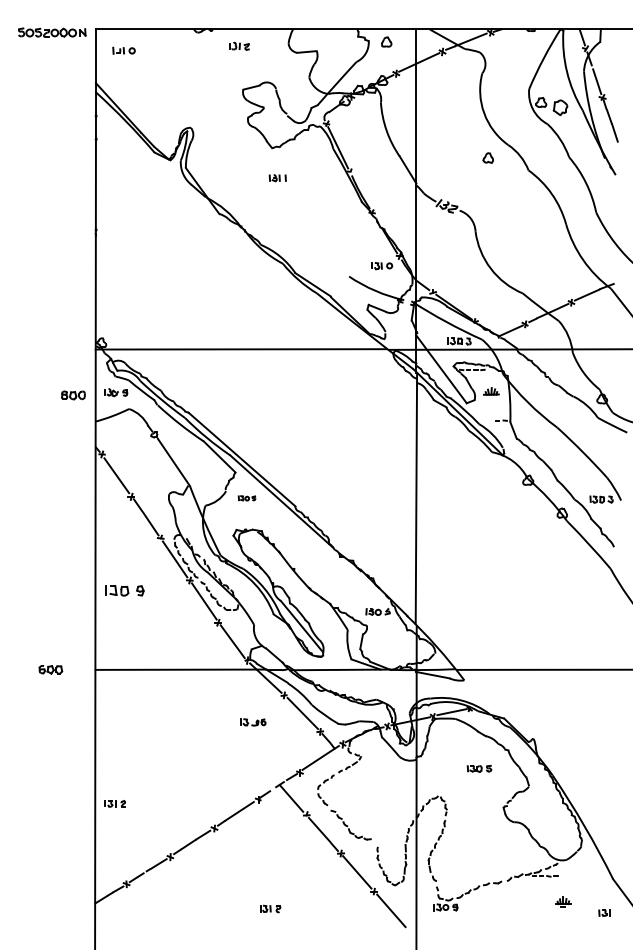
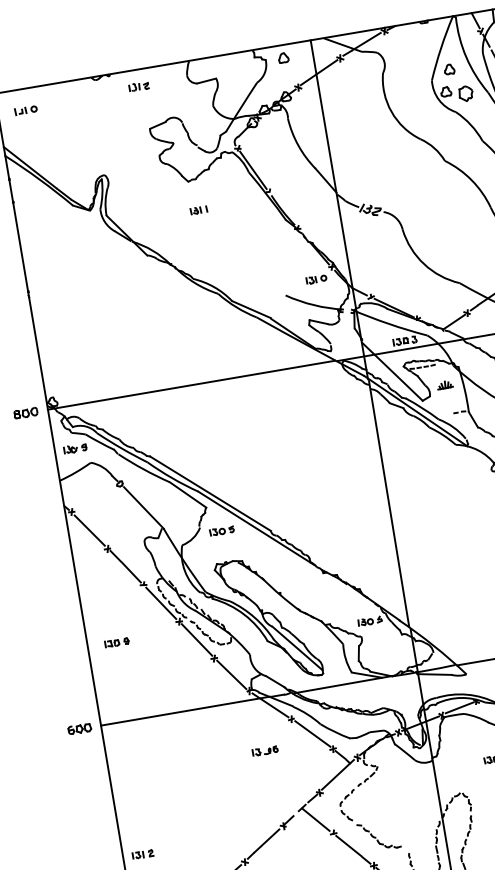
part: (487, 157) -> (448, 69), moved
part: (73, 395) -> (26, 413), moved
part: (246, 498) -> (221, 531), size x1.43
part: (124, 590) -> (116, 642), size x0.62
part: (50, 669) -> (79, 728), moved

